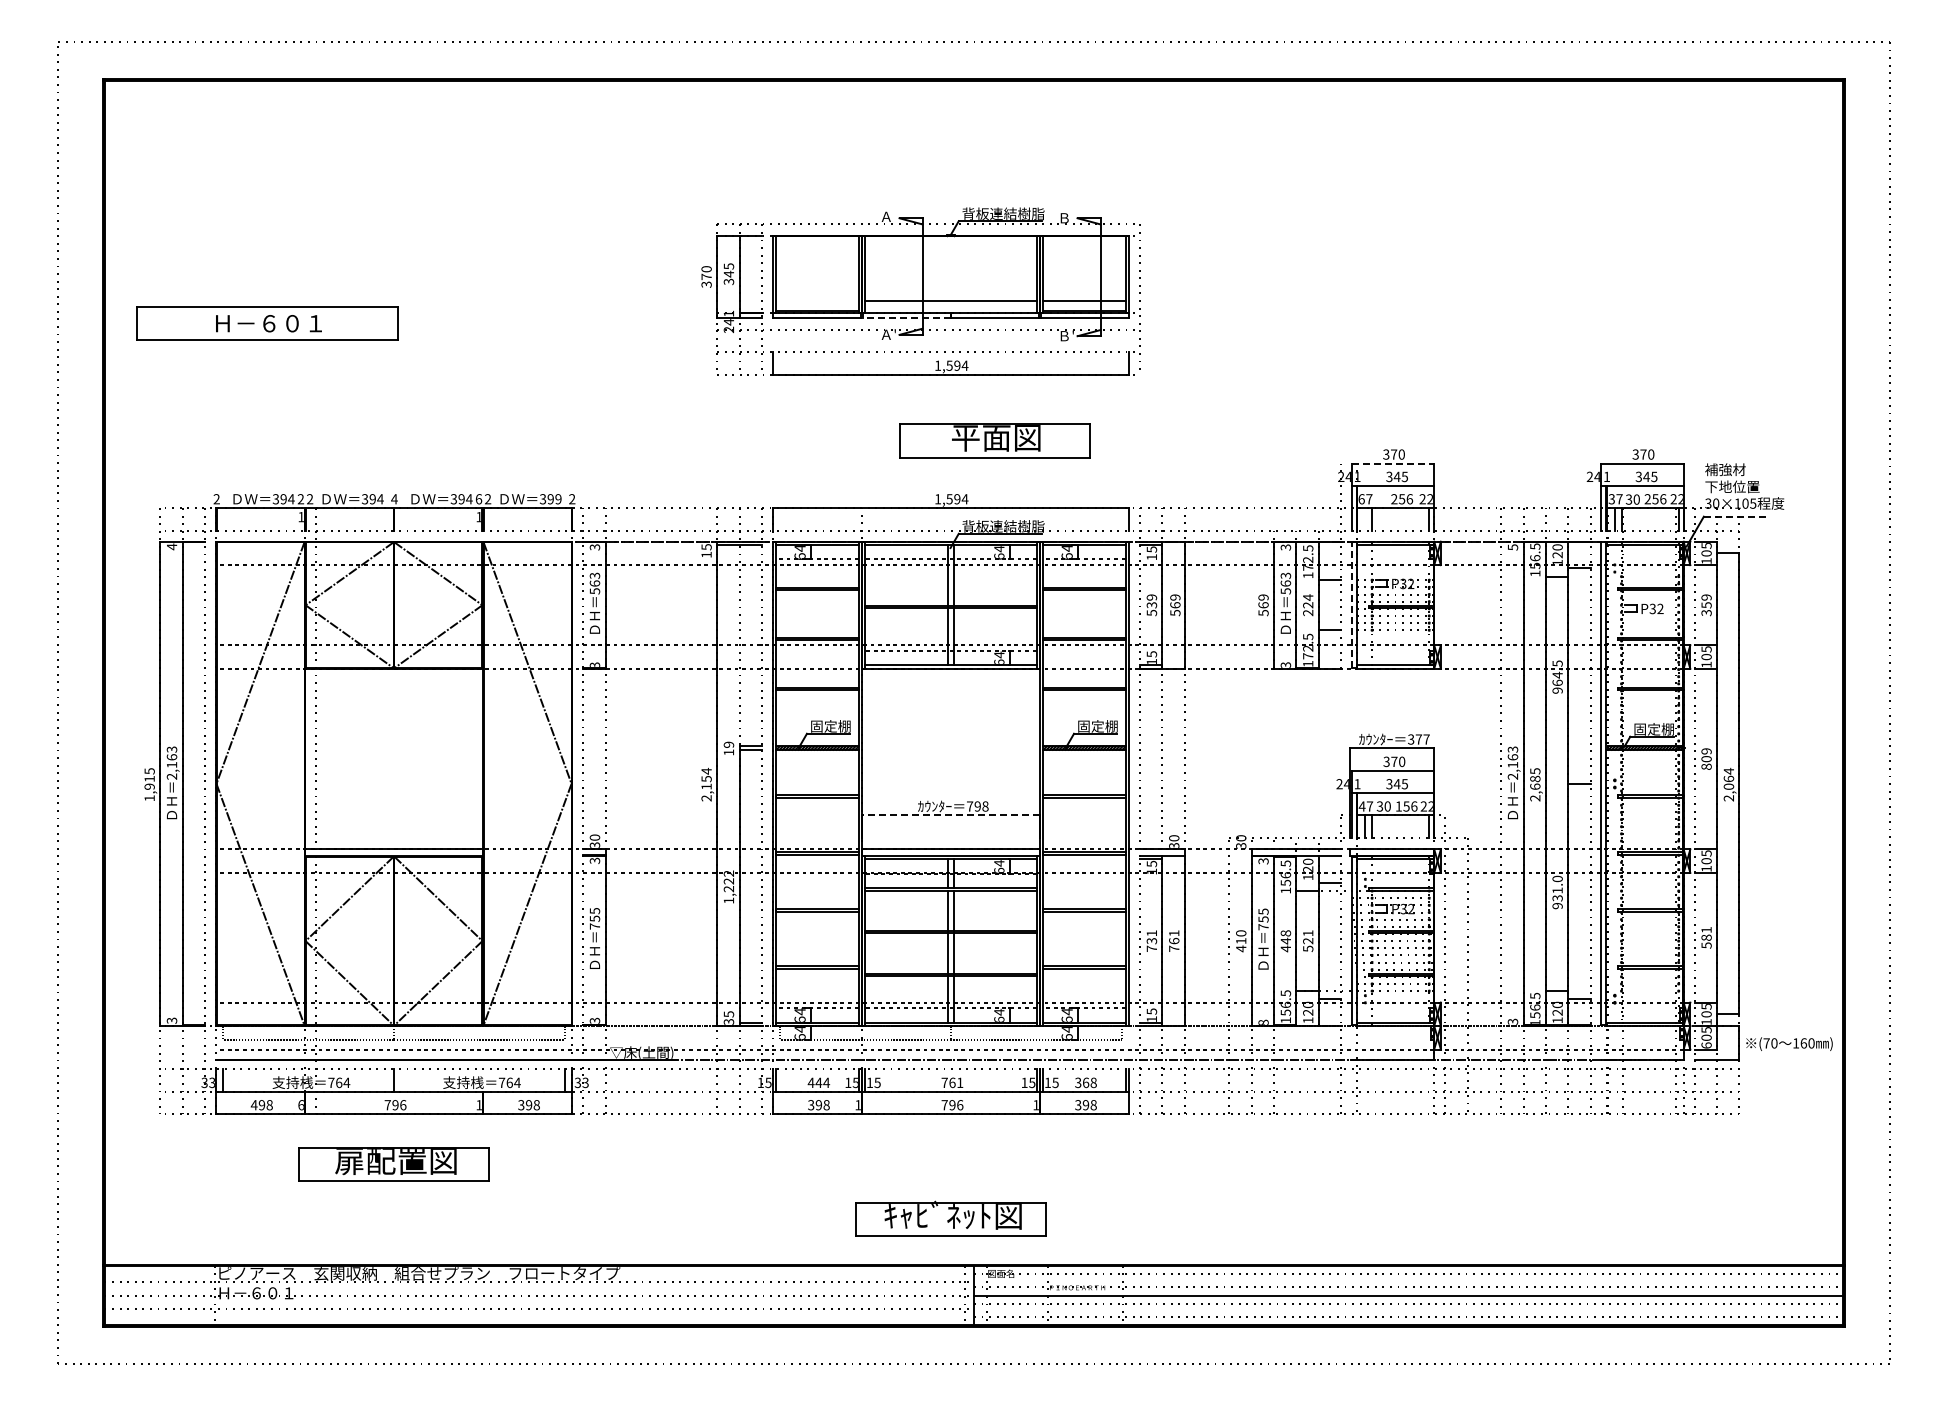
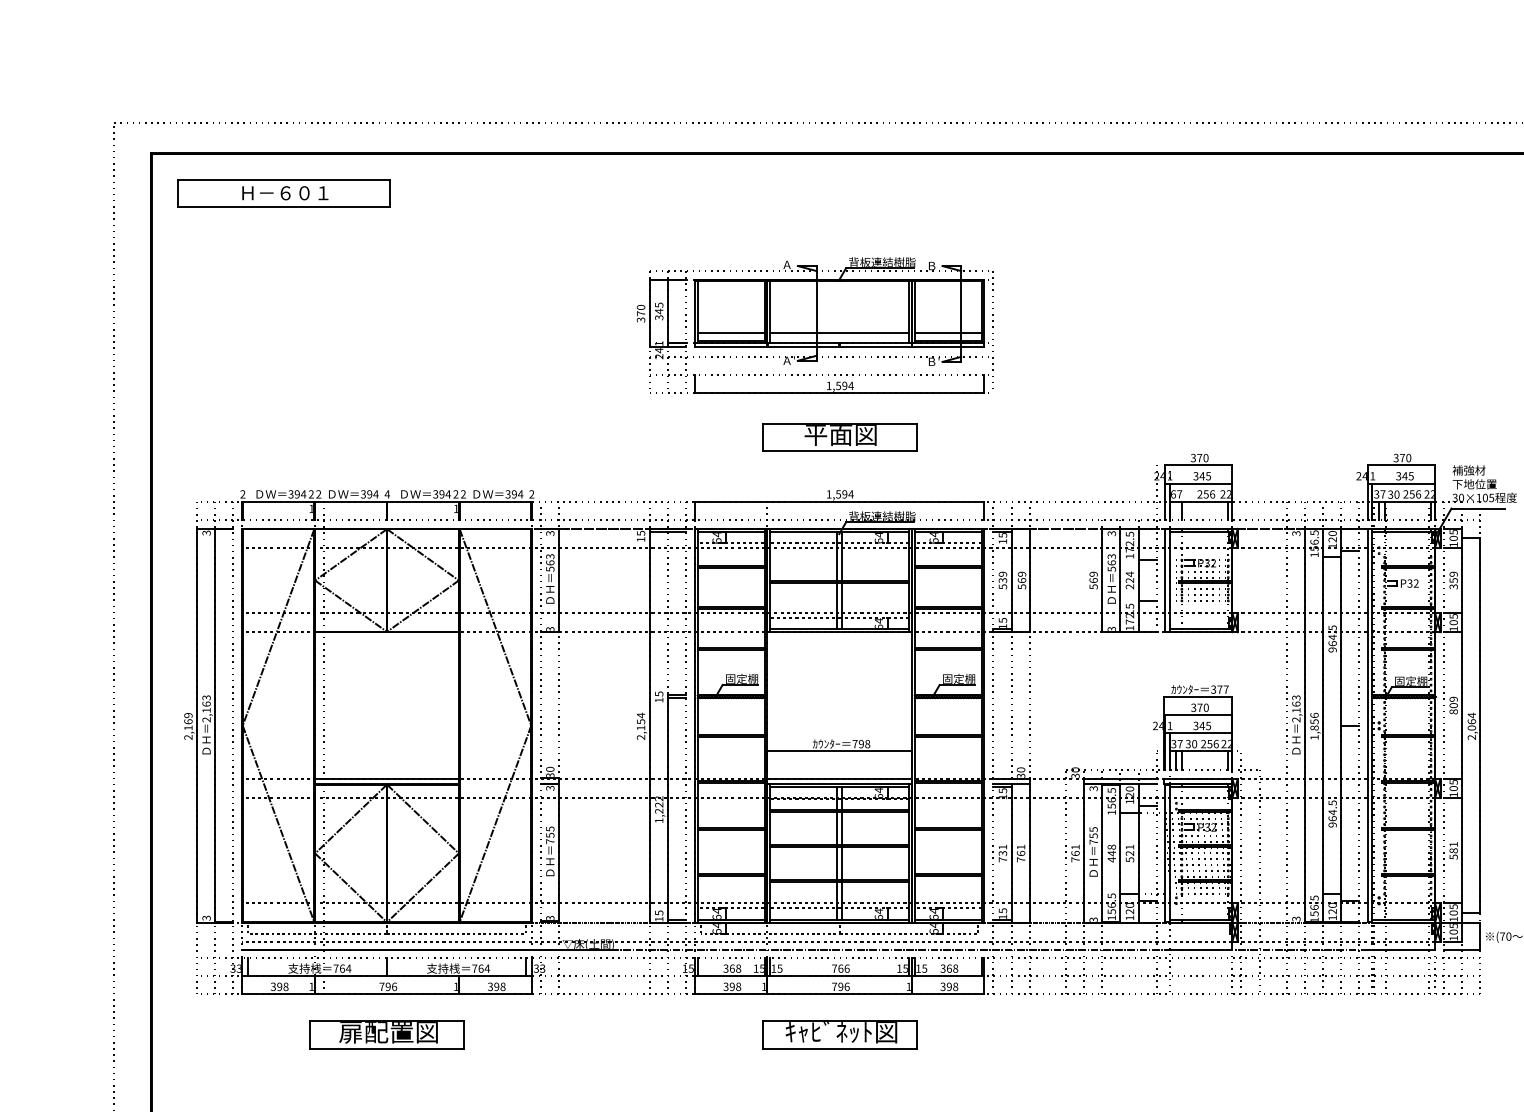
line: (817, 301) -> (731, 333), added
line: (906, 318) -> (803, 347), dashed -> solid
part: (267, 323) -> (284, 193), moved
part: (994, 440) -> (839, 436), moved
line: (1393, 463) -> (1199, 465), dashed -> solid
text: (478, 499) -> (455, 494), 6 -> 2
text: (558, 499) -> (520, 494), 399 -> 394
line: (1736, 516) -> (1478, 508), dashed -> solid
text: (171, 546) -> (206, 532), 4 -> 3
text: (1512, 547) -> (1296, 533), 5 -> 3
line: (1351, 605) -> (1165, 580), dashed -> solid
text: (728, 744) -> (658, 693), 19 -> 15
text: (149, 784) -> (188, 726), 1,915 -> 2,169
text: (1535, 784) -> (1314, 726), 2,685 -> 1,856
text: (1361, 806) -> (1173, 744), 47 -> 37
text: (1398, 806) -> (1203, 744), 156 -> 256
line: (950, 815) -> (839, 751), dashed -> solid
text: (1557, 888) -> (1332, 810), 931.0 -> 964.5
text: (1241, 941) -> (1075, 853), 410 -> 761
text: (728, 1021) -> (658, 918), 35 -> 15
text: (1263, 1021) -> (1093, 918), 8 -> 3
text: (1706, 1045) -> (1453, 938), 605 -> 105
text: (818, 1082) -> (731, 968), 444 -> 368
text: (960, 1082) -> (847, 968), 761 -> 766
text: (253, 1105) -> (272, 987), 498 -> 398
text: (300, 1105) -> (311, 987), 6 -> 1
part: (950, 1218) -> (839, 1034), moved

